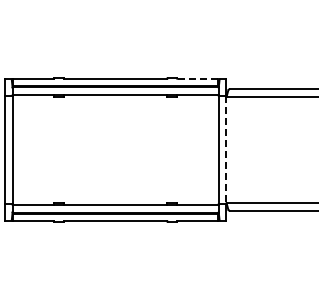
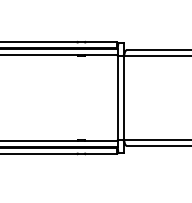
line: (197, 78) -> (101, 42), dashed -> solid
line: (226, 150) -> (123, 98), dashed -> solid

